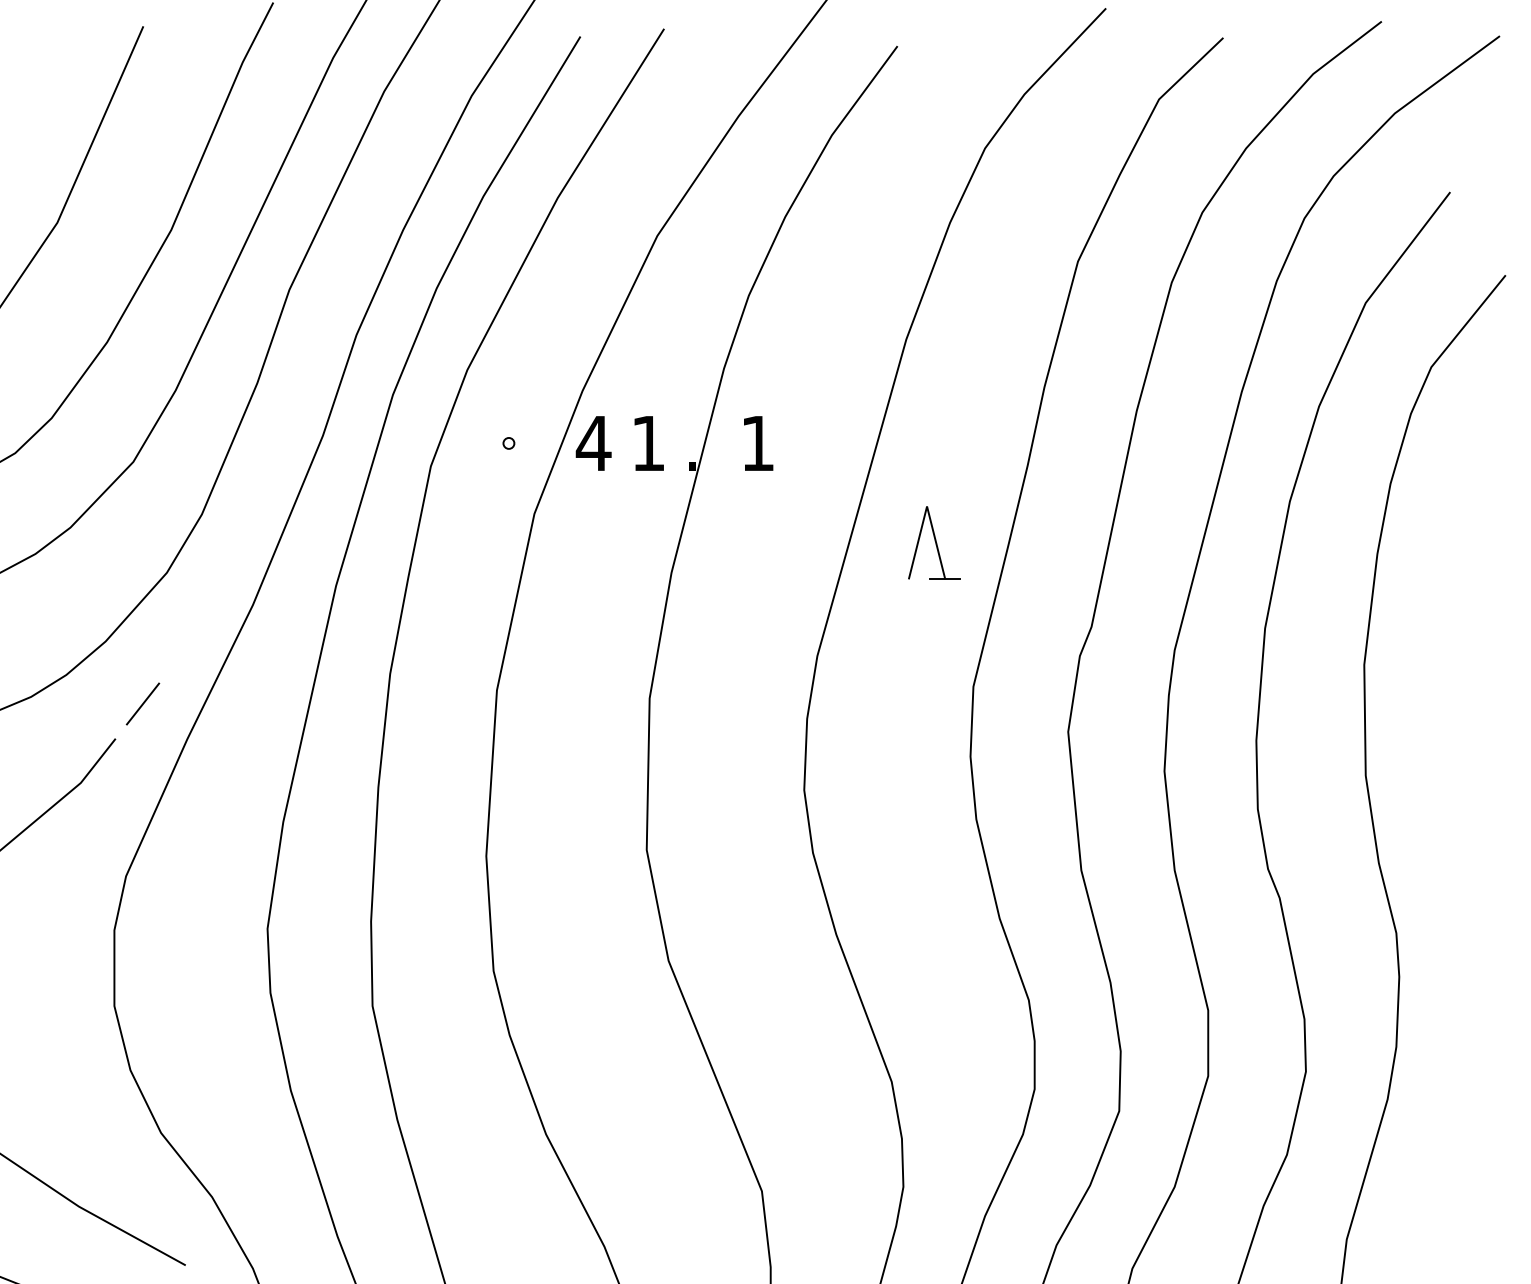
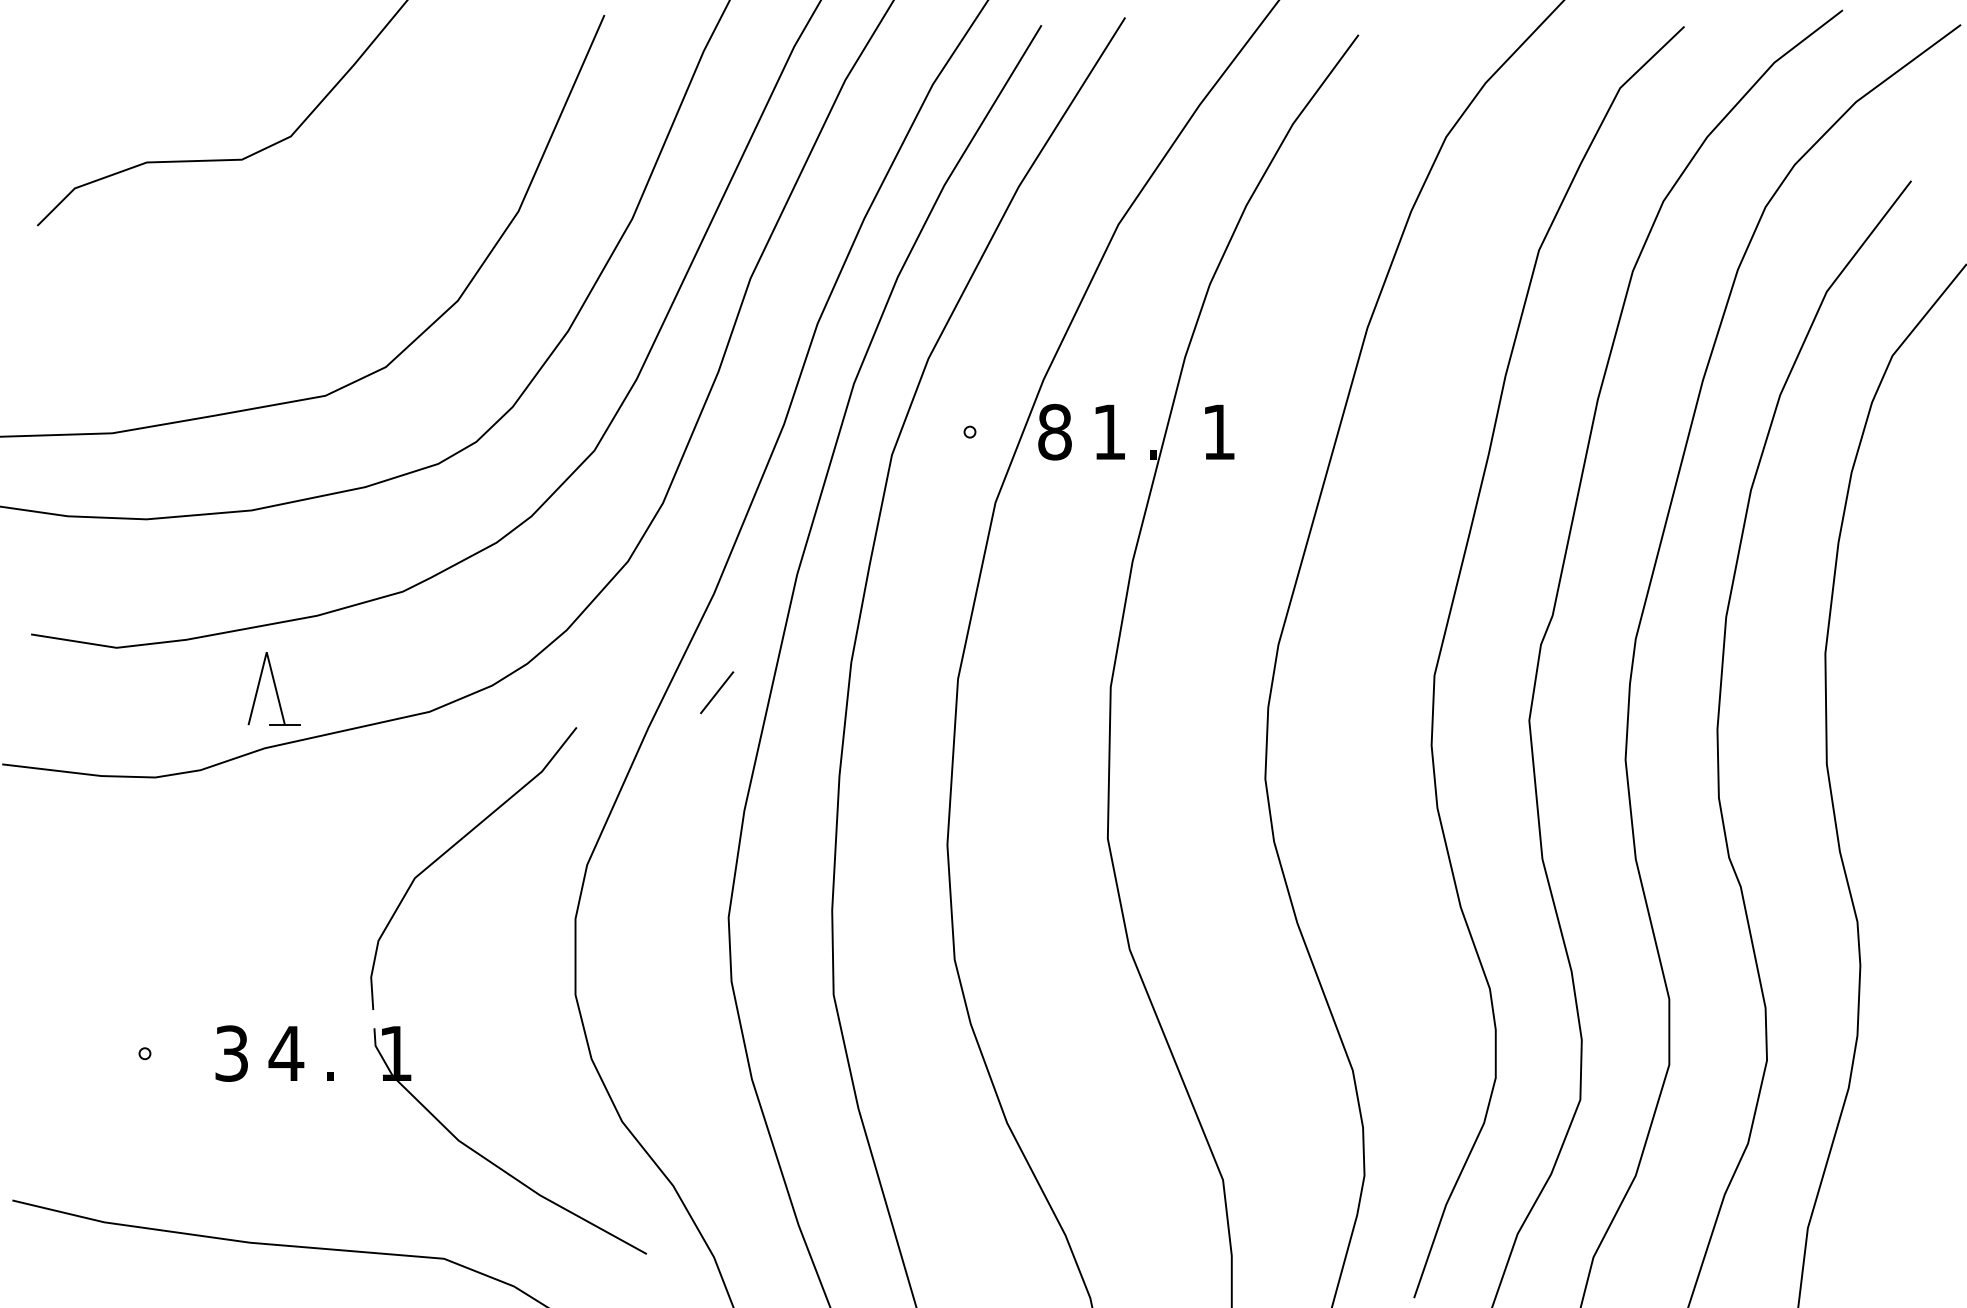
text: (593, 442) -> (1054, 431), 4 -> 8
part: (934, 542) -> (1395, 531), removed
line: (143, 703) -> (717, 692), moved

